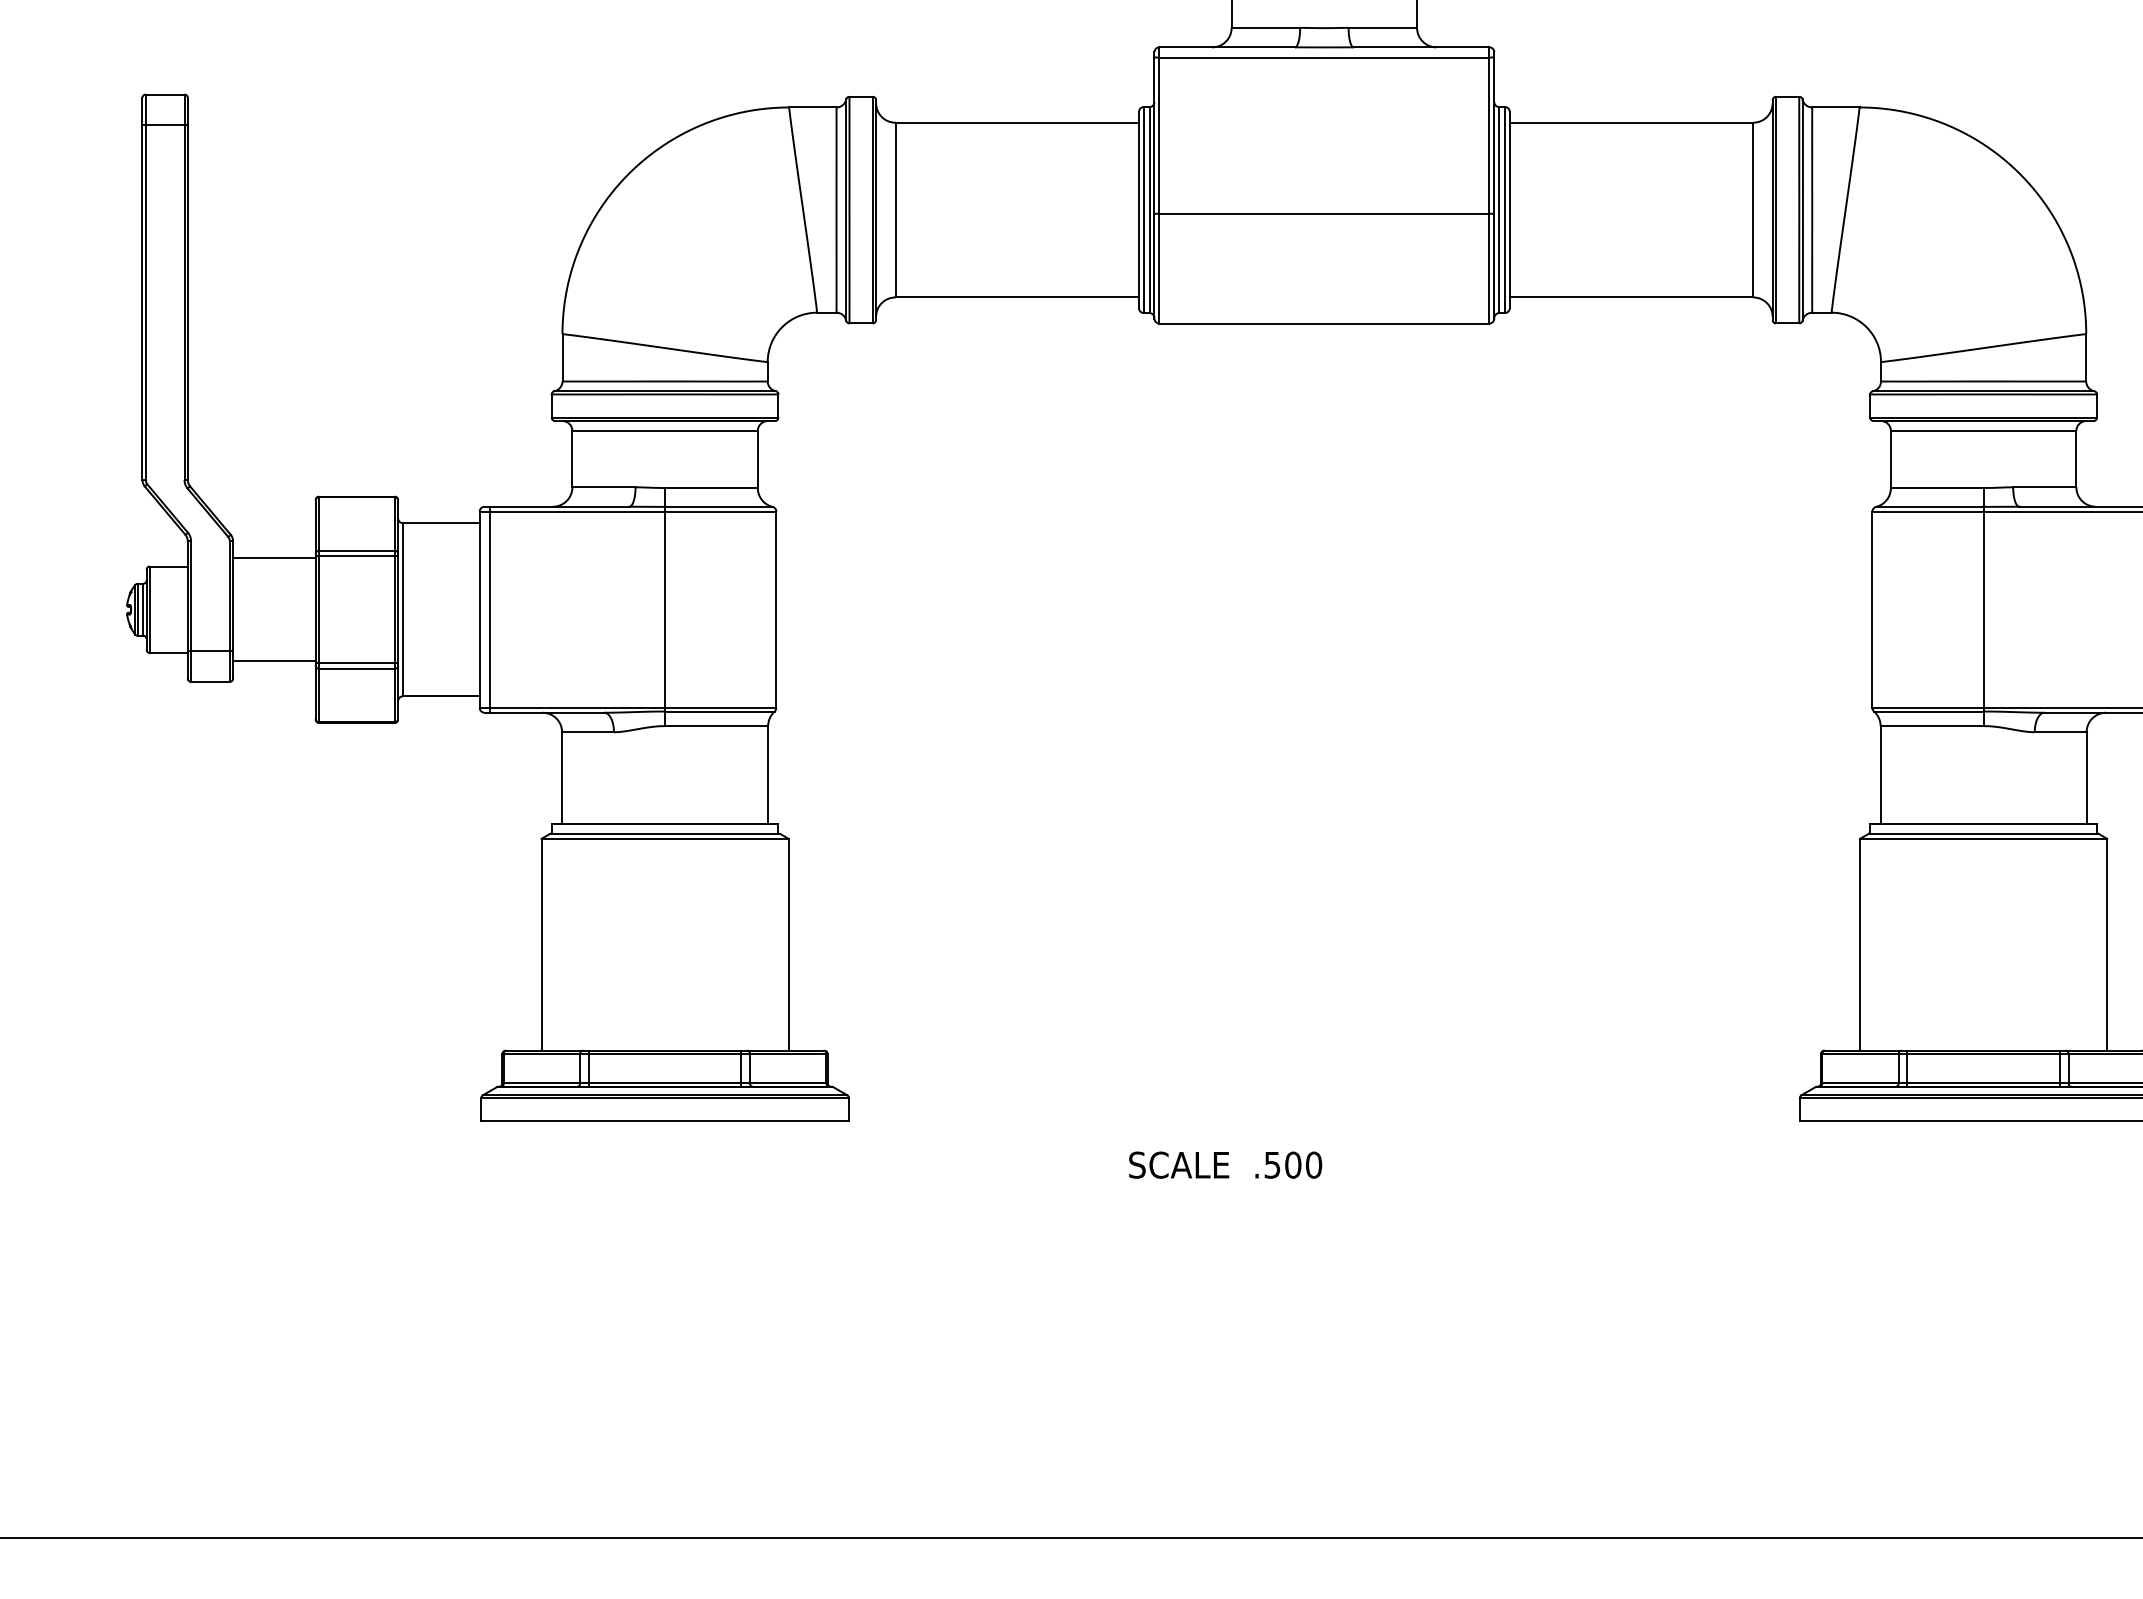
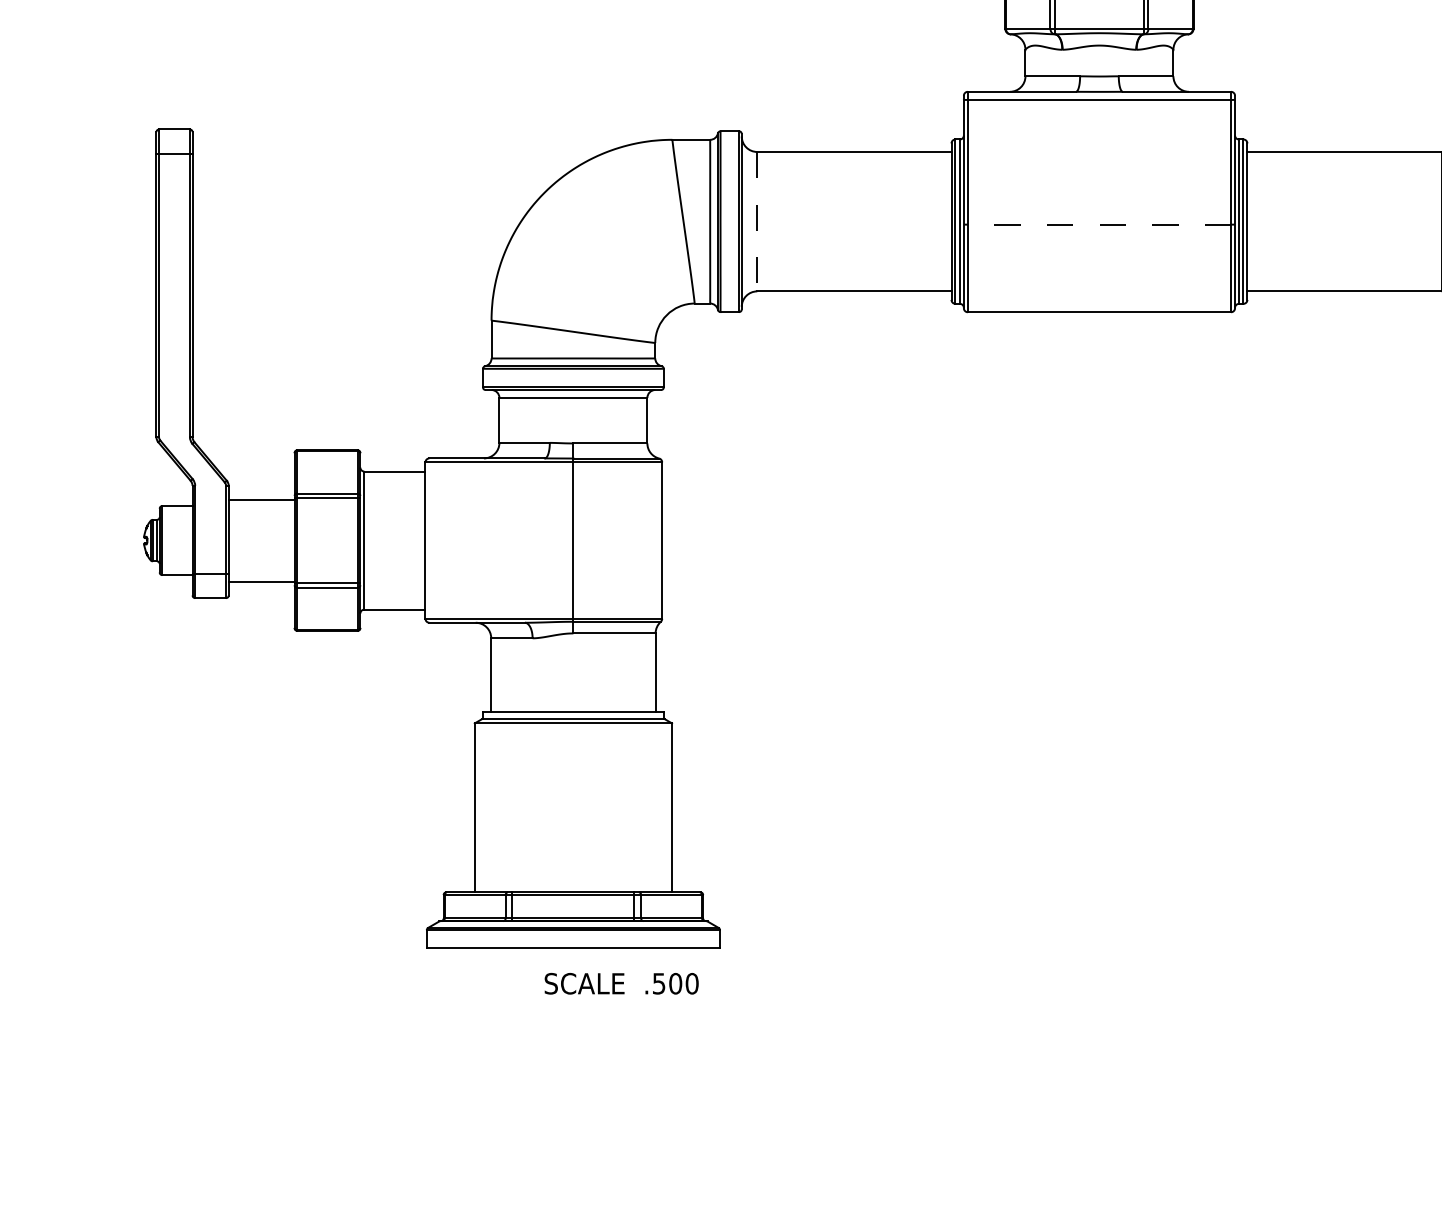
line: (895, 210) -> (757, 222), solid -> dashed
line: (1324, 213) -> (1099, 224), solid -> dashed
line: (489, 609) -> (433, 540), removed
text: (1225, 1164) -> (621, 983), moved

